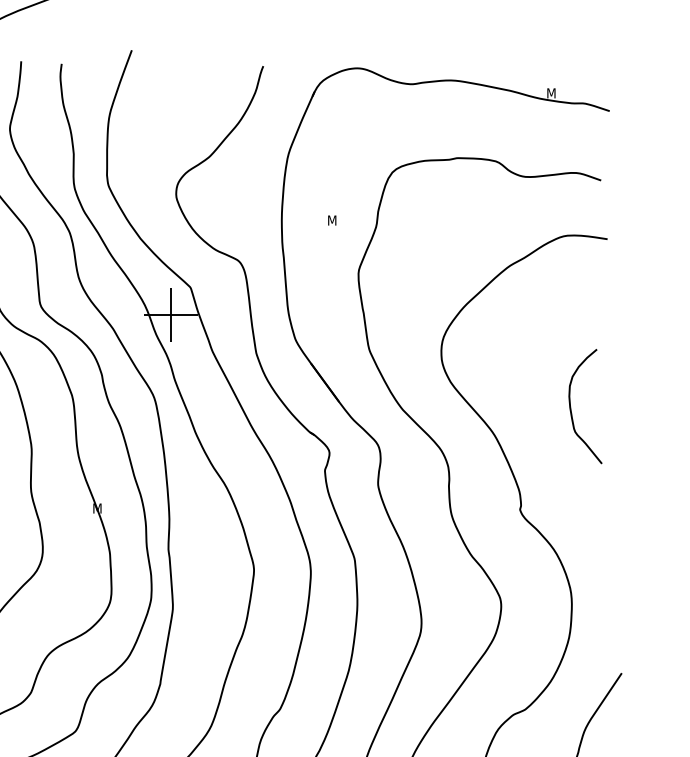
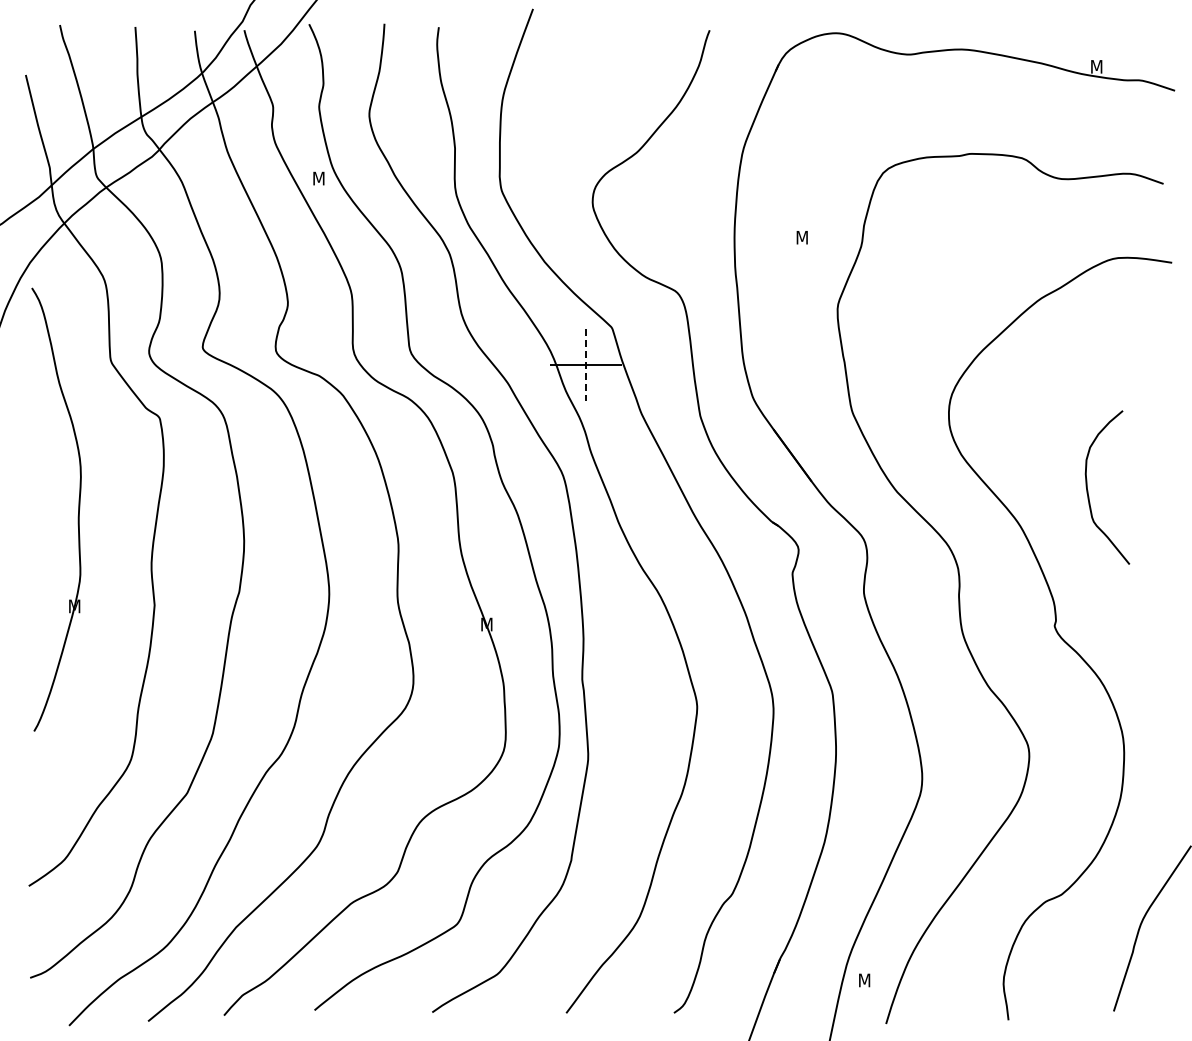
line: (171, 315) -> (586, 365), solid -> dashed
curve: (571, 408) -> (1088, 490), moved

